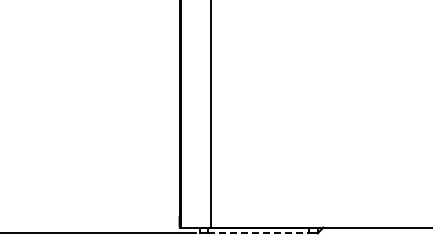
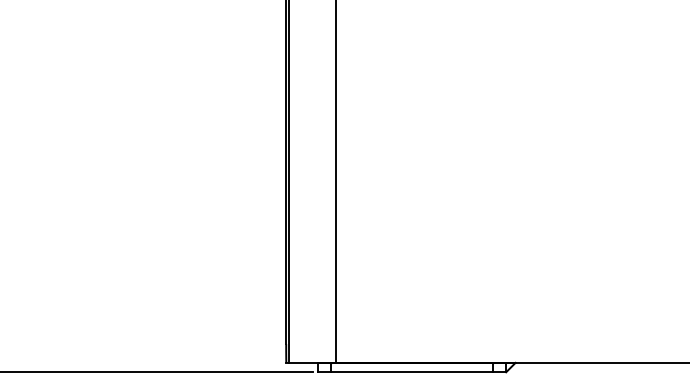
line: (258, 233) -> (411, 372), dashed -> solid

